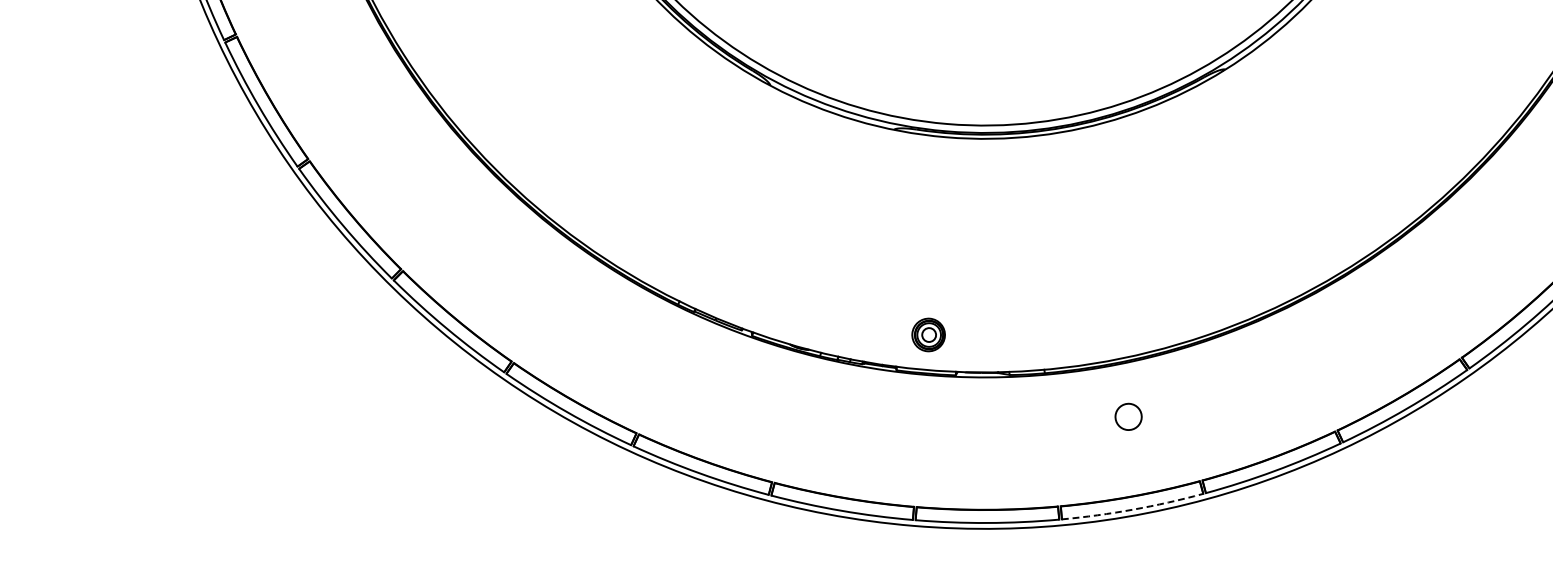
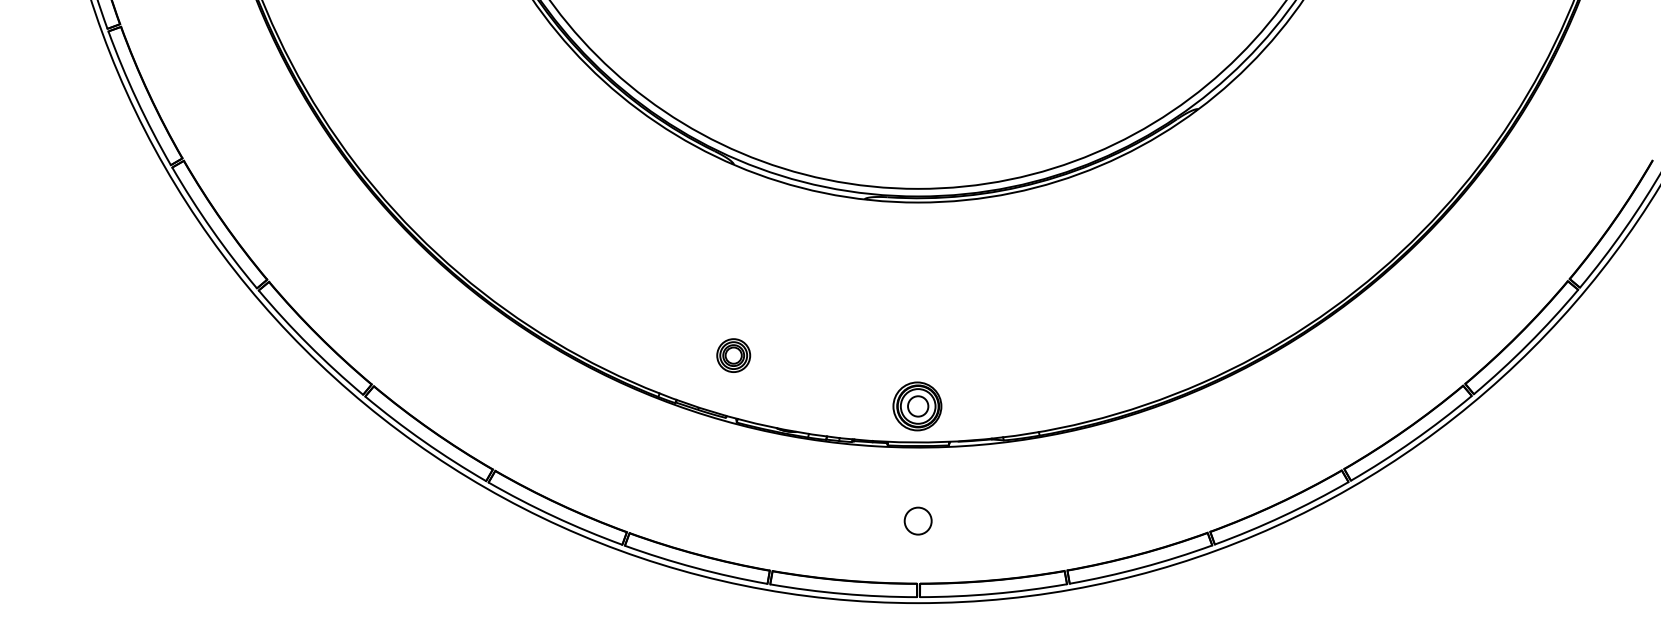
part: (754, 270) -> (733, 355), added
part: (928, 335) -> (917, 406), size x1.43
circle: (1128, 416) -> (917, 520), moved
arc: (1132, 509) -> (1141, 567), dashed -> solid

